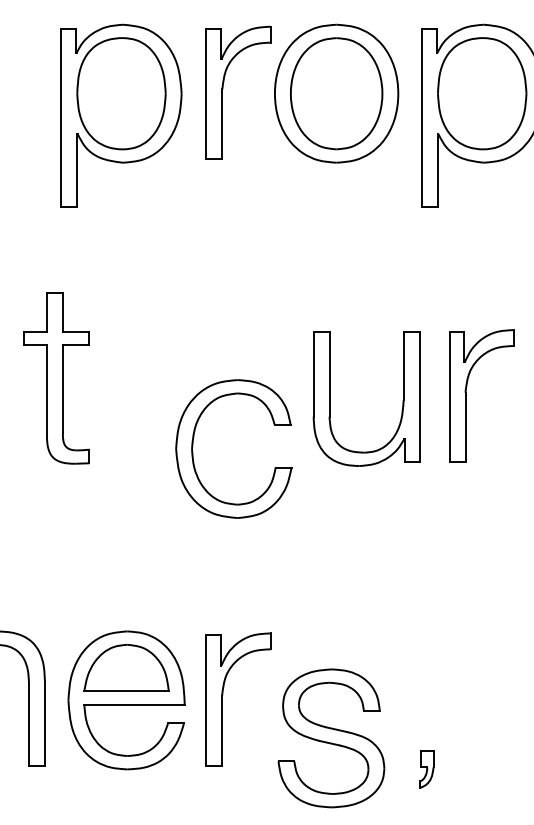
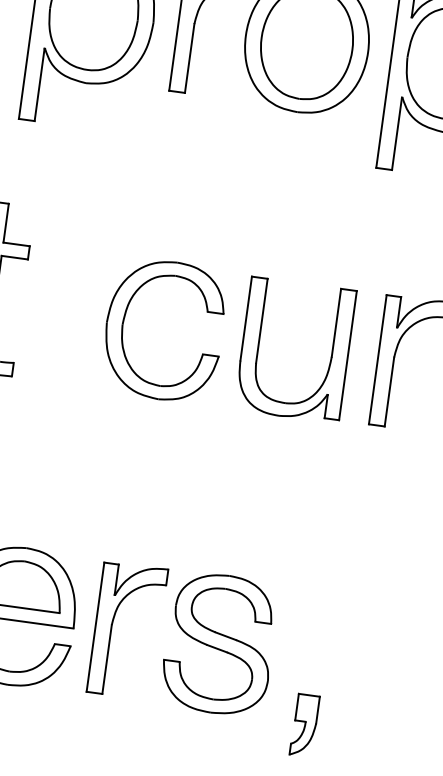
part: (193, 446) -> (124, 322), moved
part: (331, 738) -> (219, 644), moved
part: (426, 769) -> (304, 725), size x1.67

